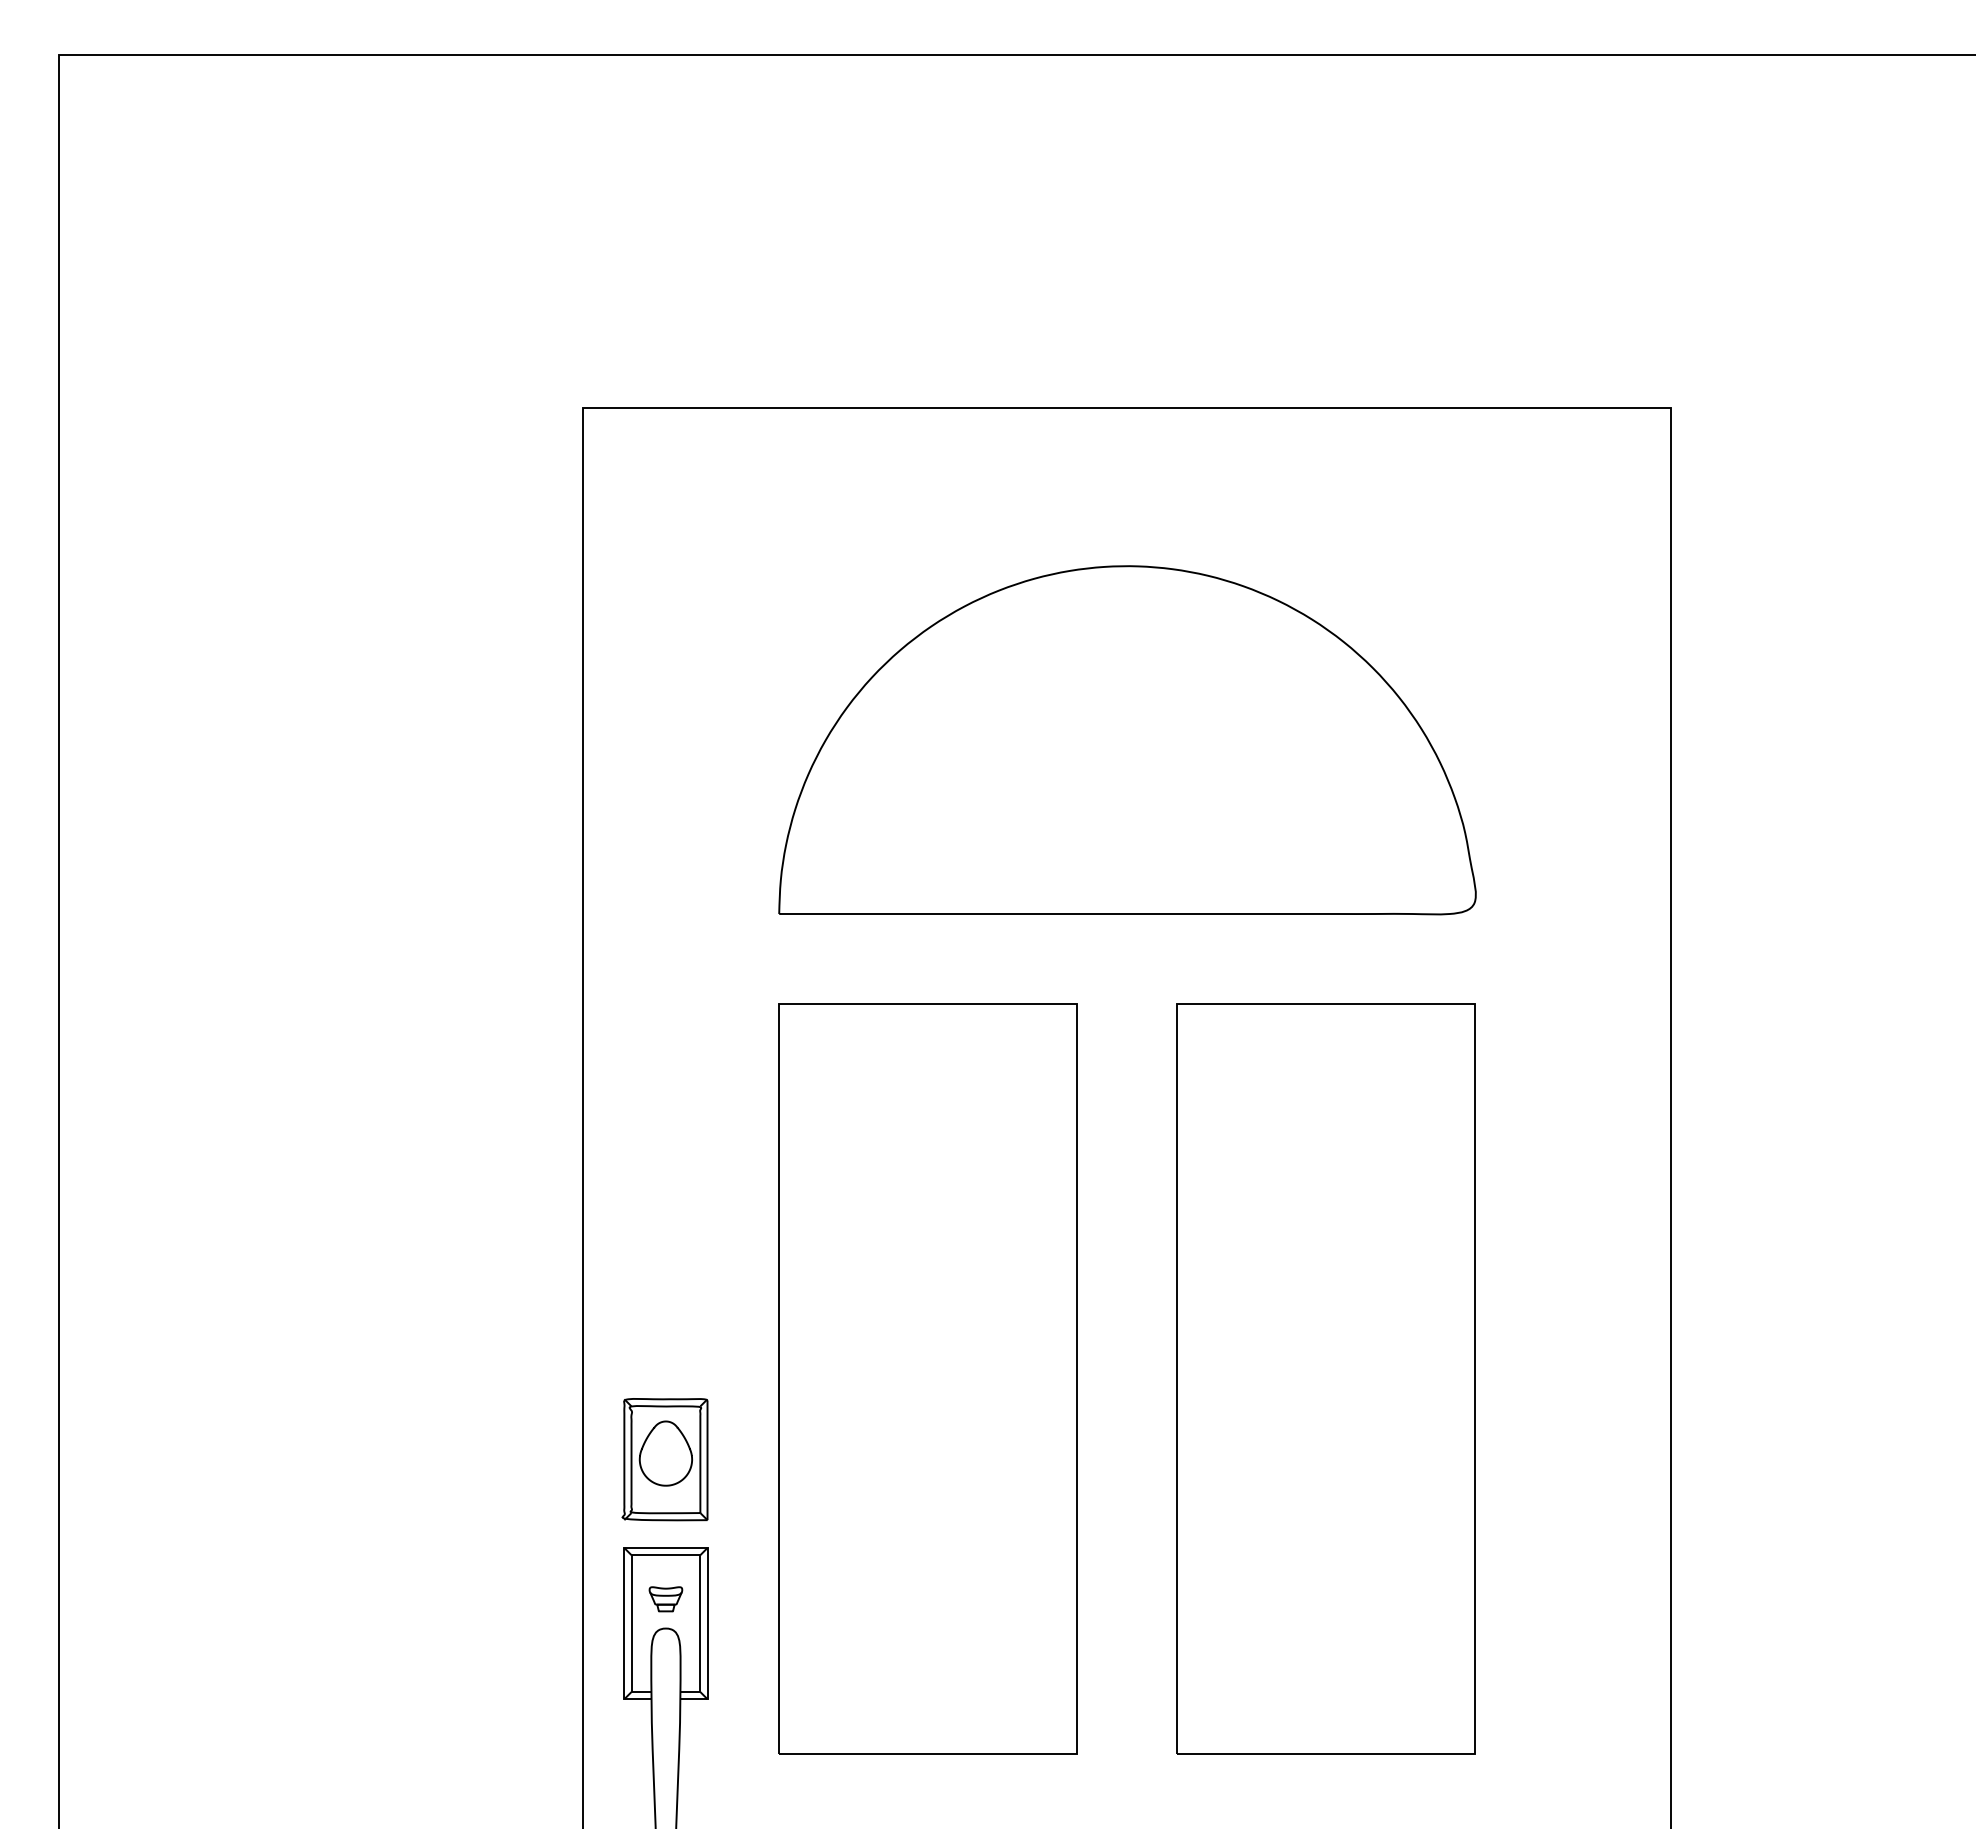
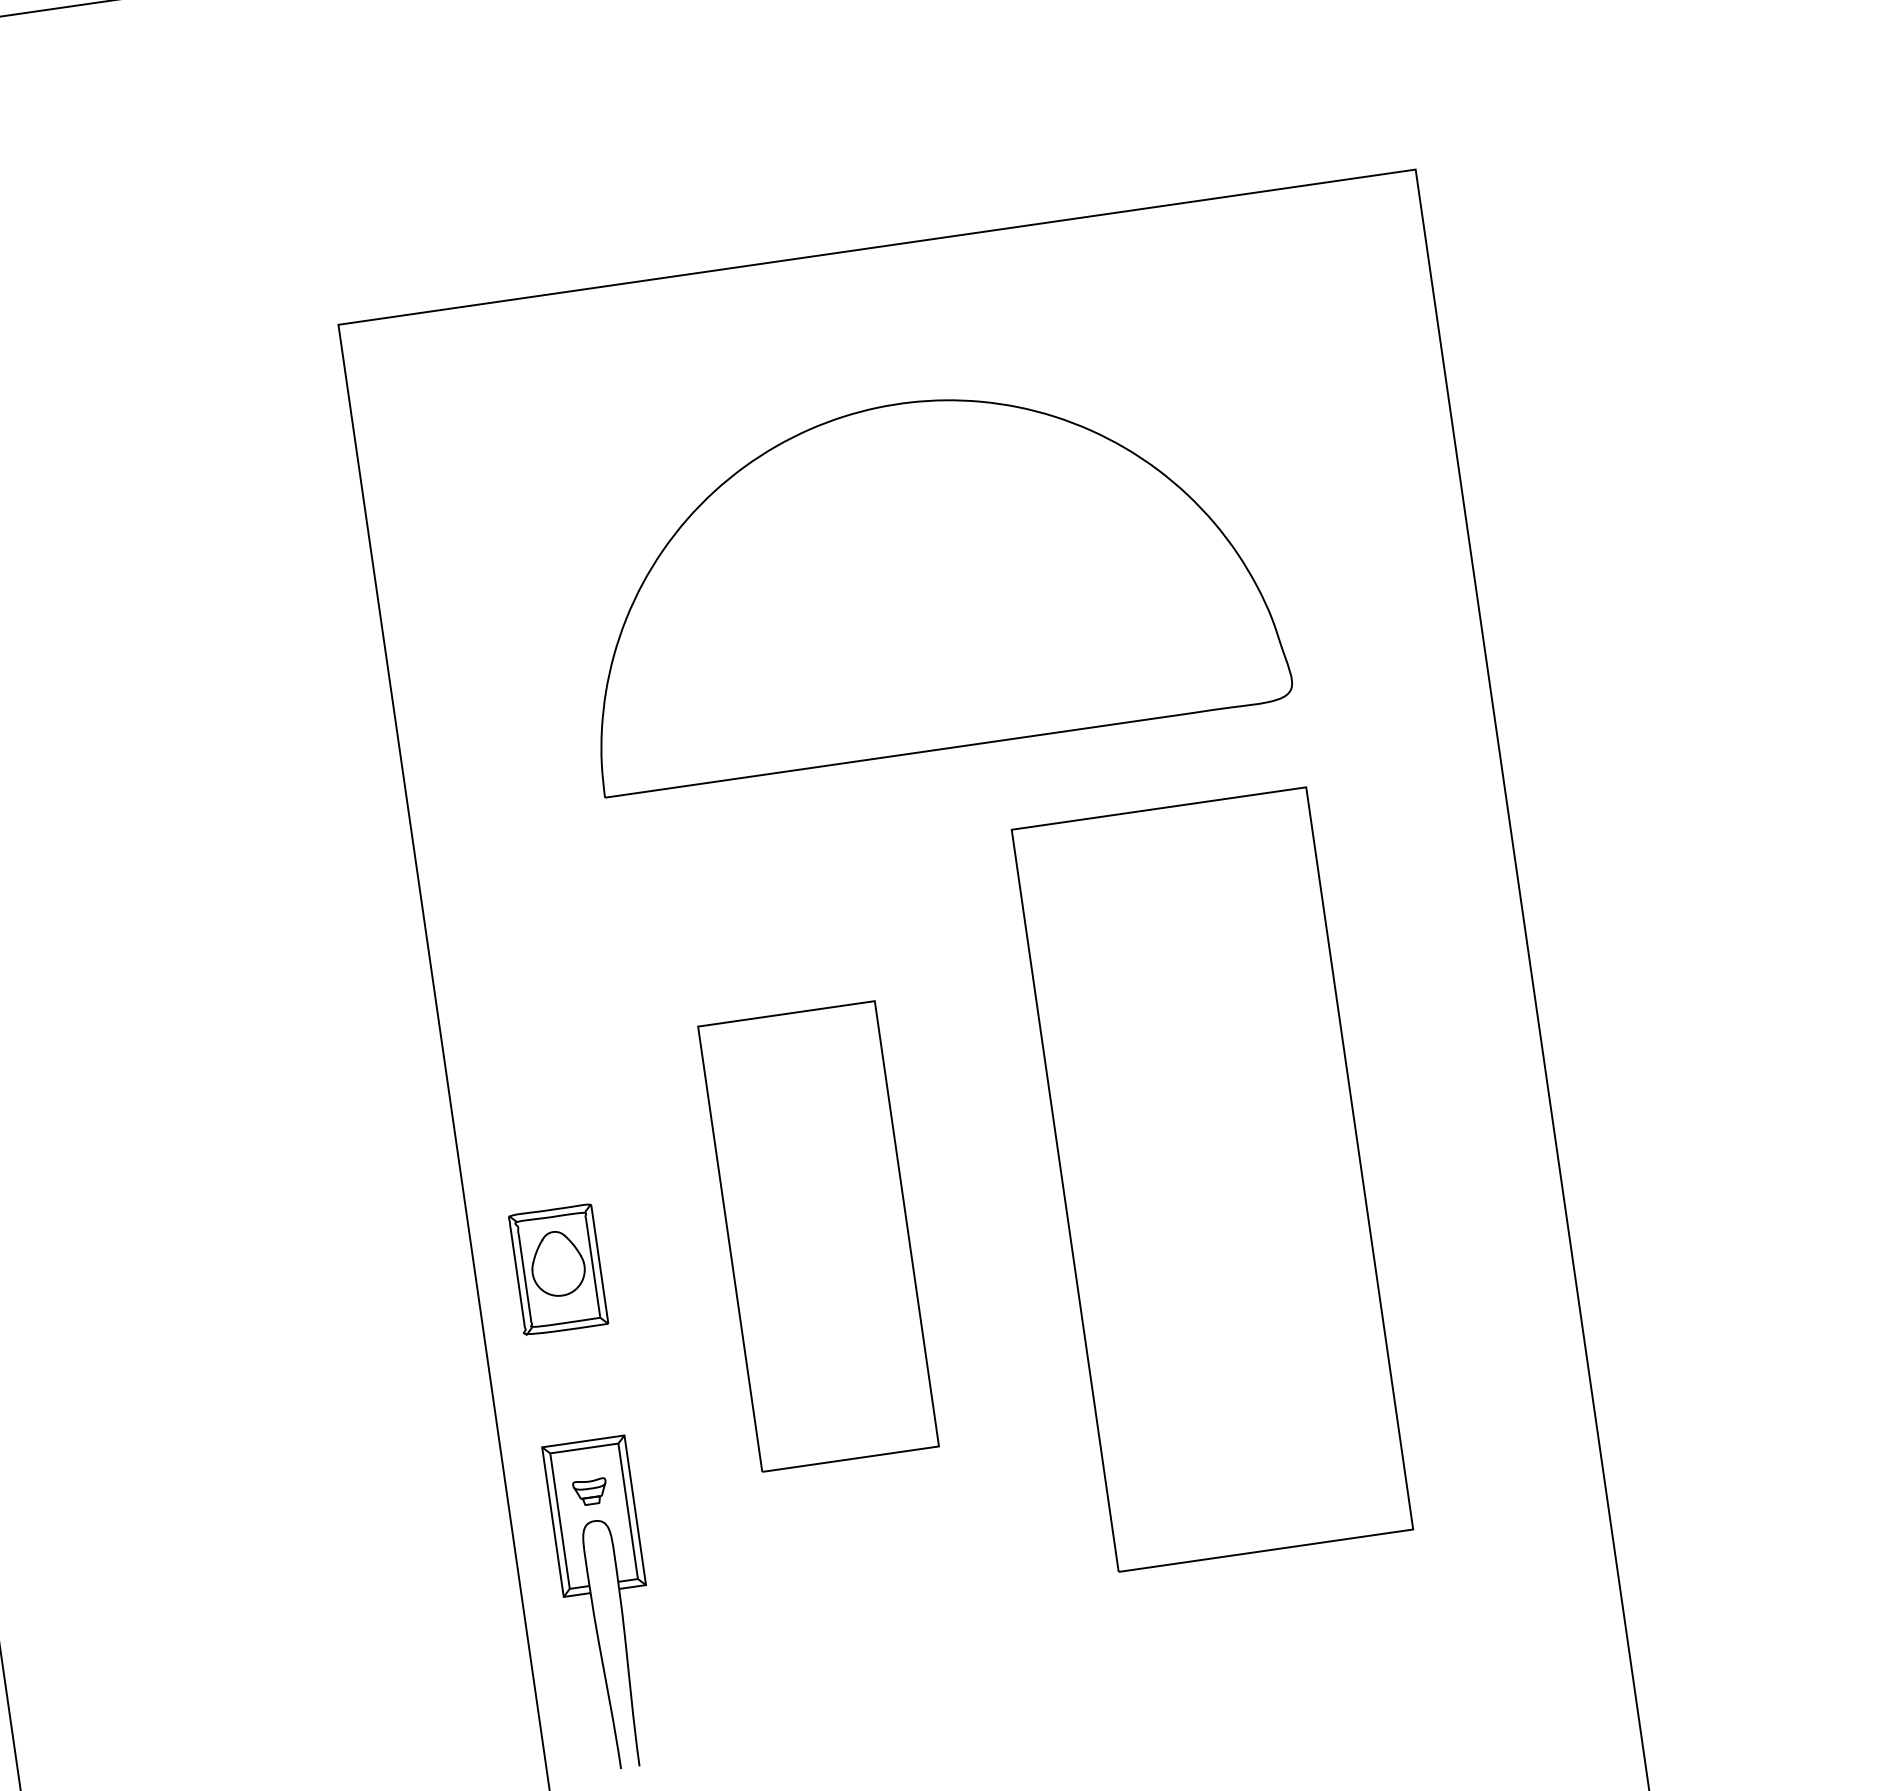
part: (927, 1378) -> (818, 1236), size x0.6
part: (664, 1459) -> (557, 1269), moved

